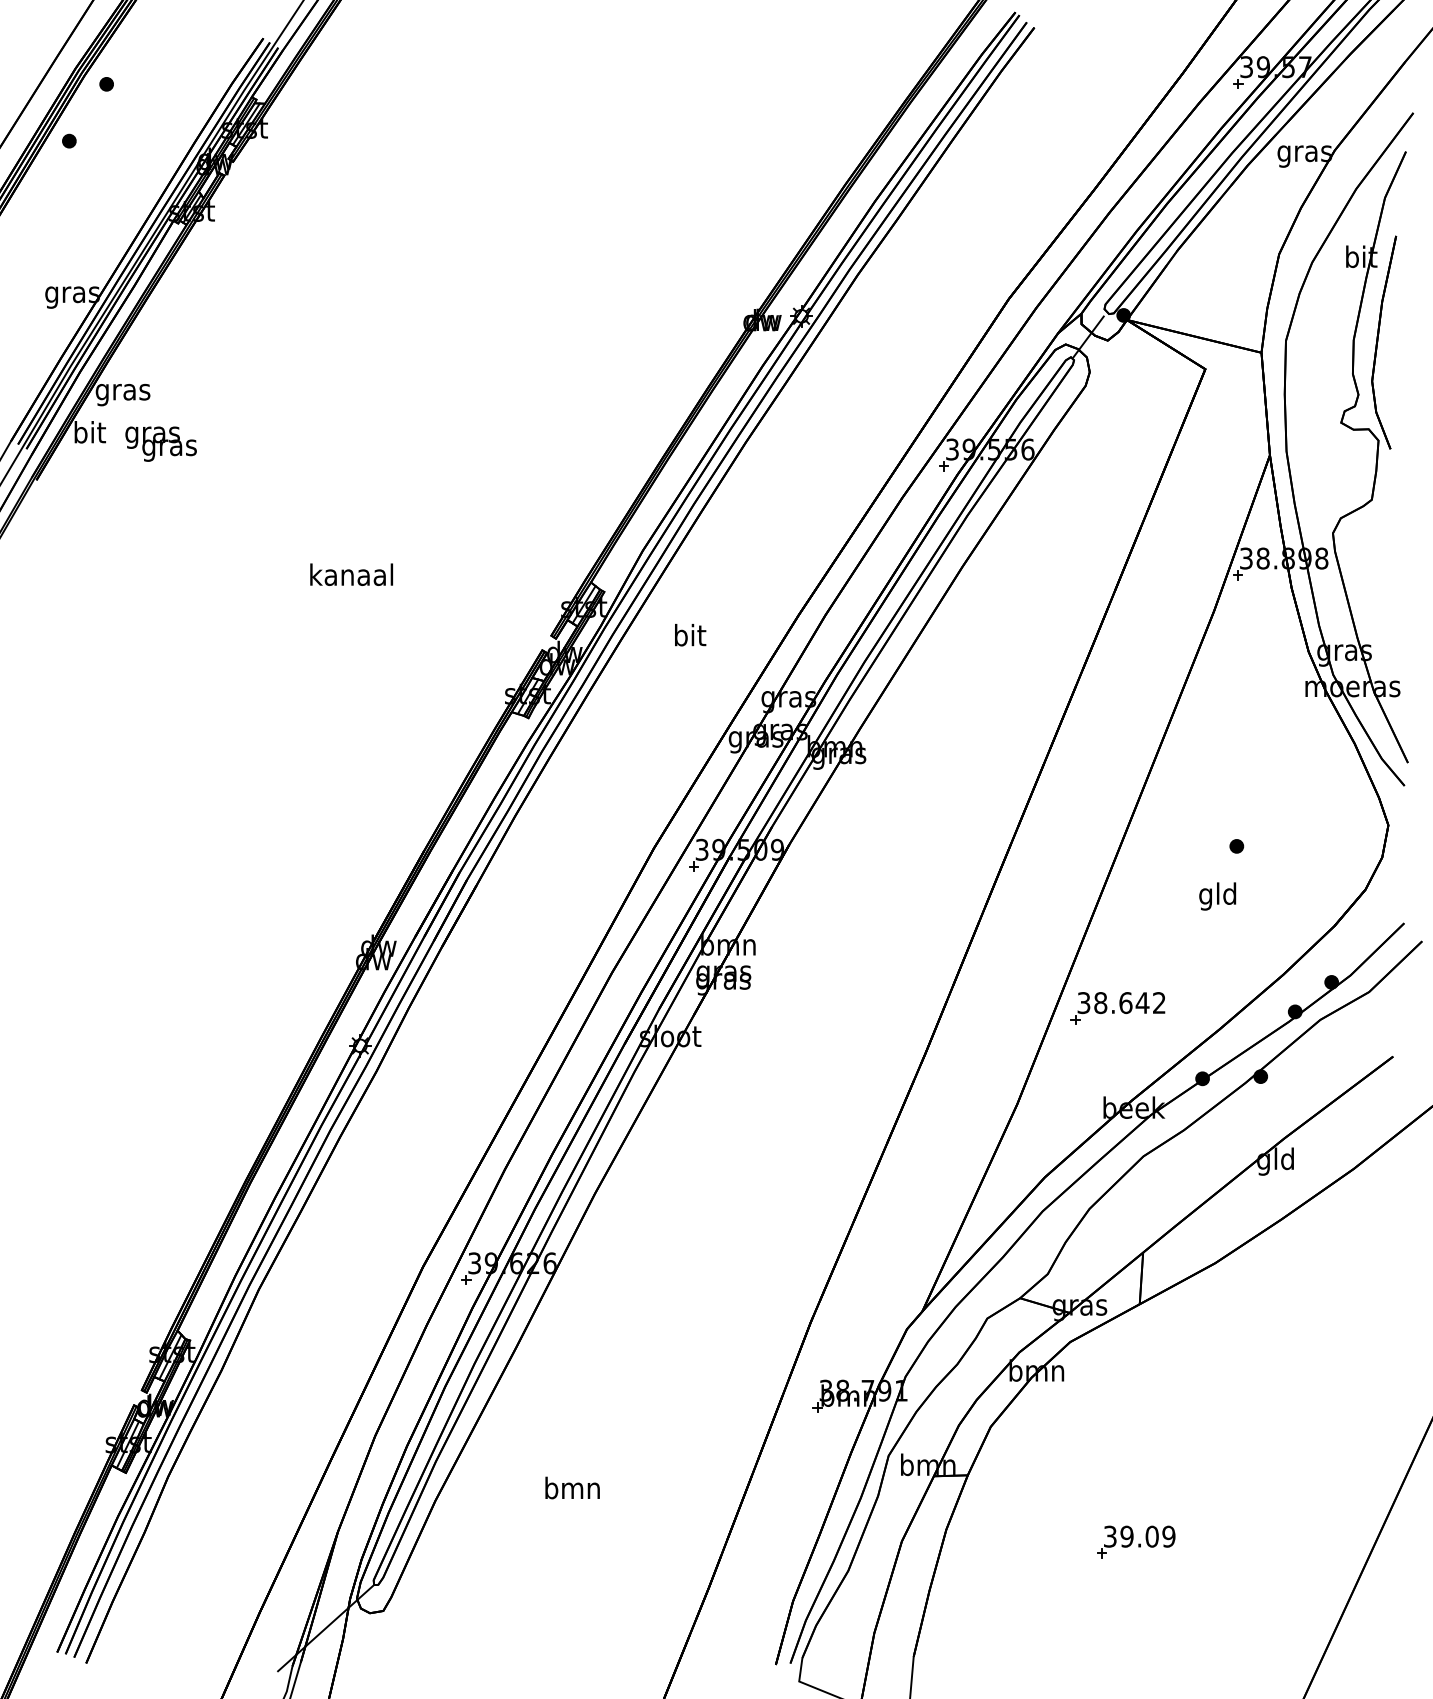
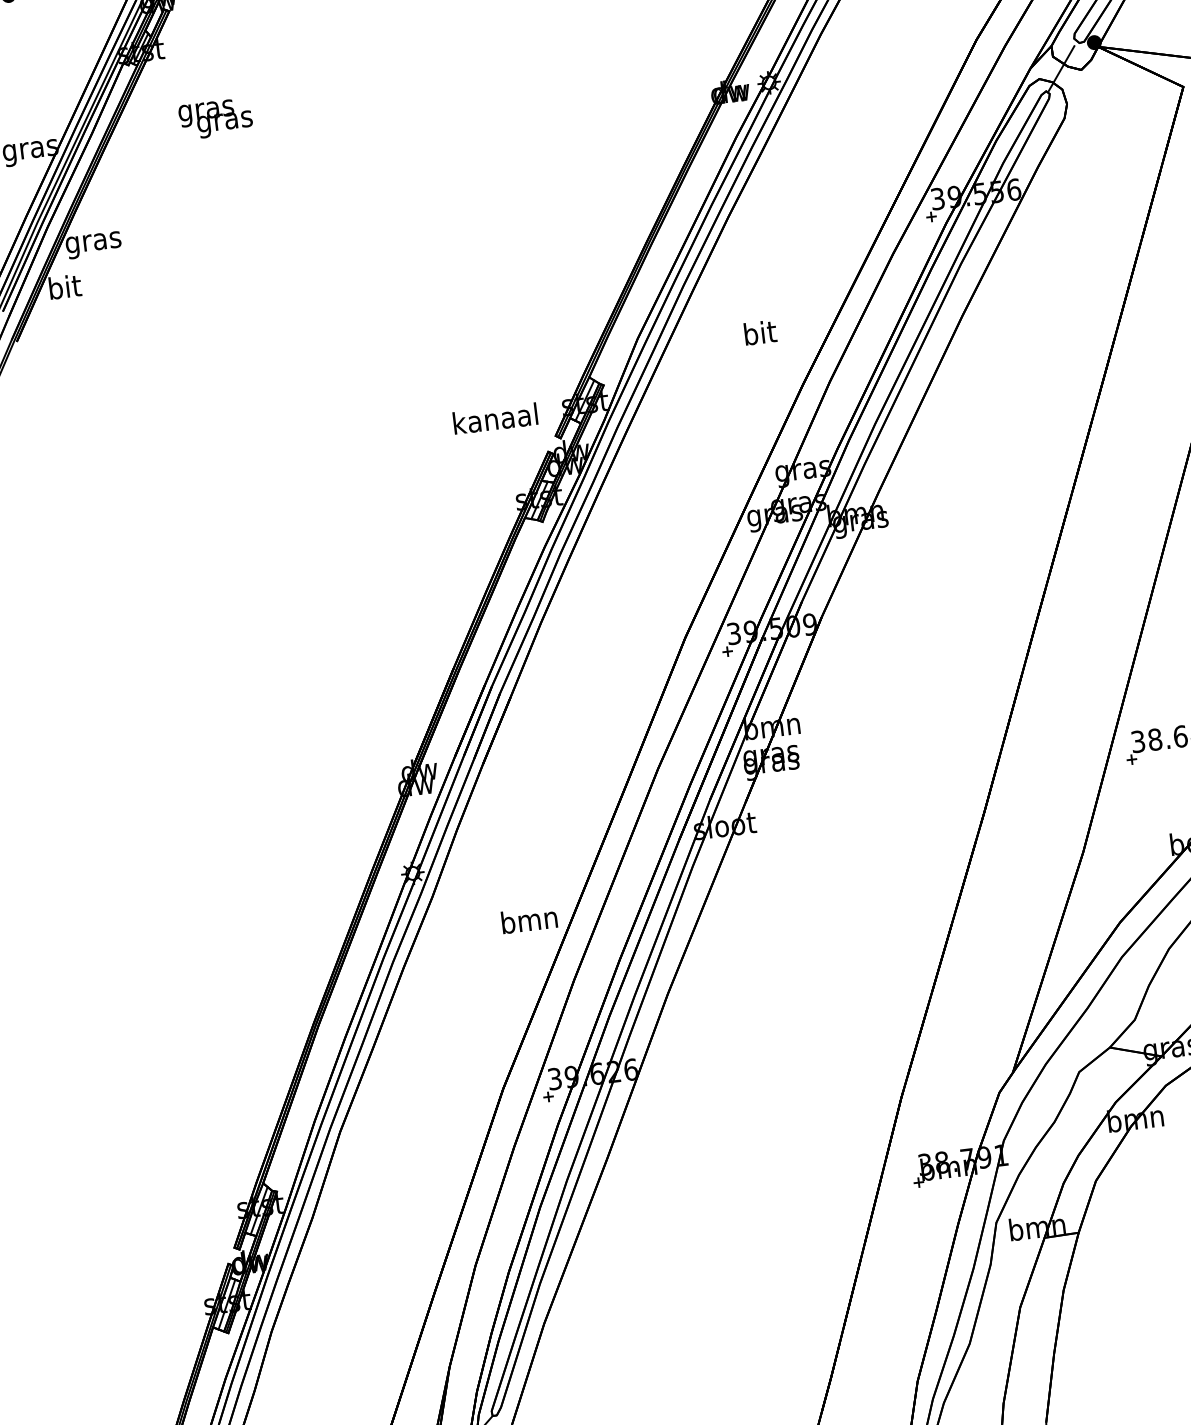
text: (160, 443) -> (215, 118), moved
text: (351, 574) -> (495, 418), moved
text: (690, 635) -> (760, 333), moved
text: (572, 1487) -> (529, 919), moved

